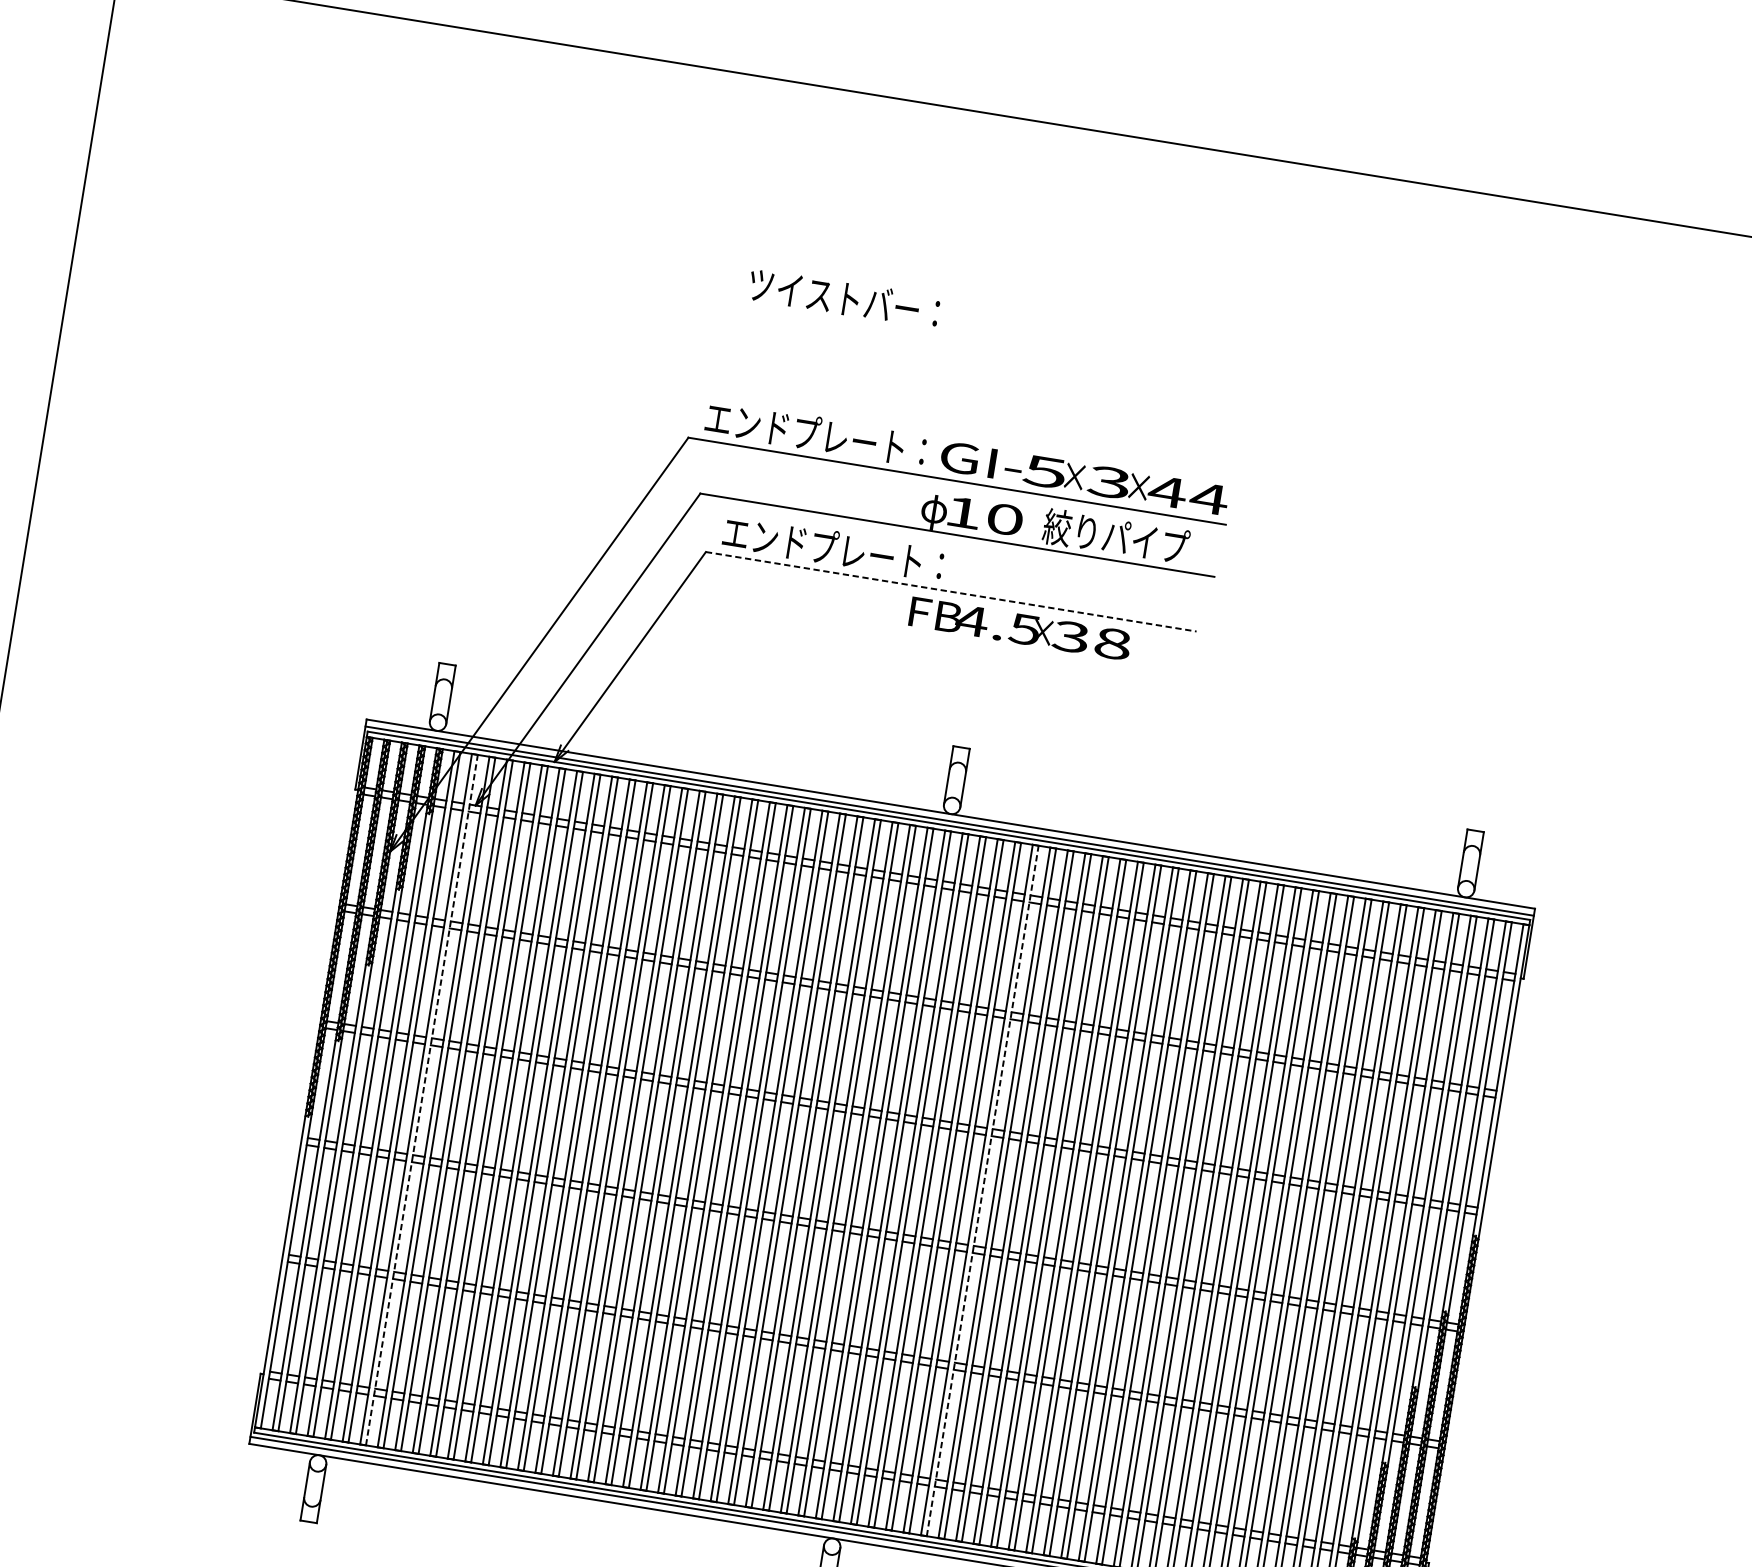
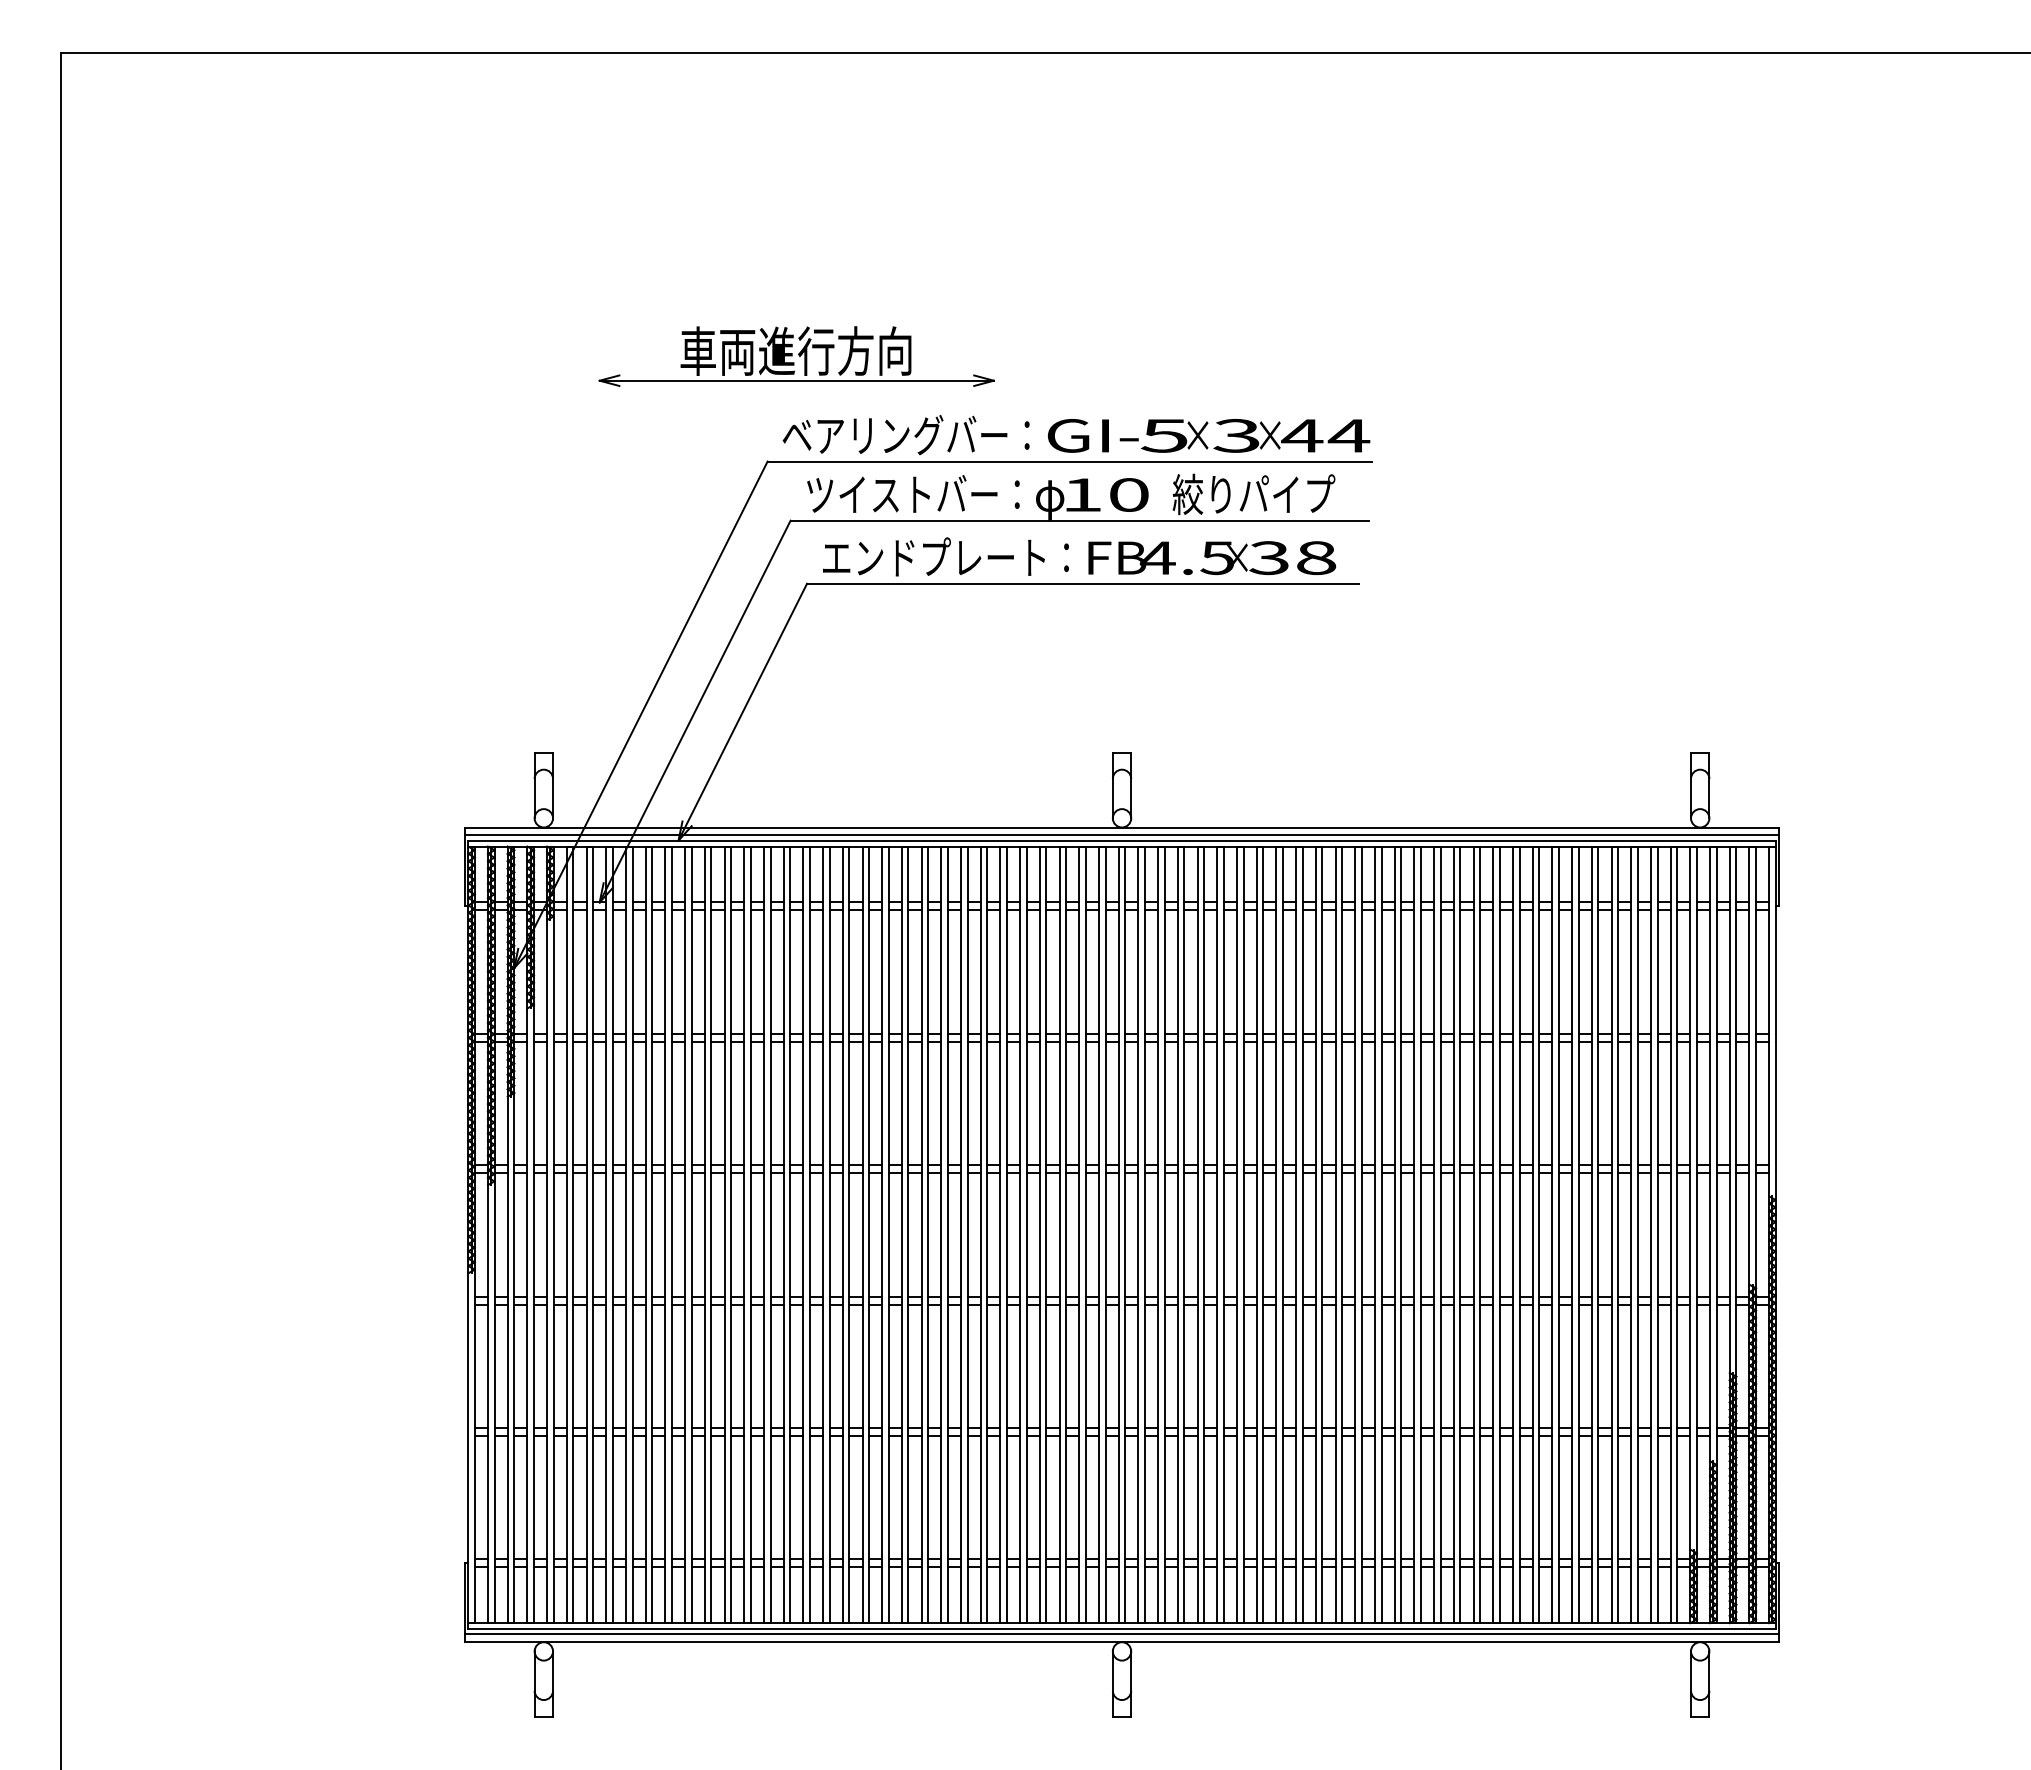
text: (844, 297) -> (913, 493), moved
part: (729, 348) -> (796, 356), added
text: (805, 432) -> (894, 435), エンドプレート： -> ベアリングバー：
line: (951, 591) -> (1083, 583), dashed -> solid
text: (1020, 629) -> (1212, 558), moved
line: (422, 1099) -> (593, 1234), dashed -> solid
line: (982, 1190) -> (1223, 1234), dashed -> solid

